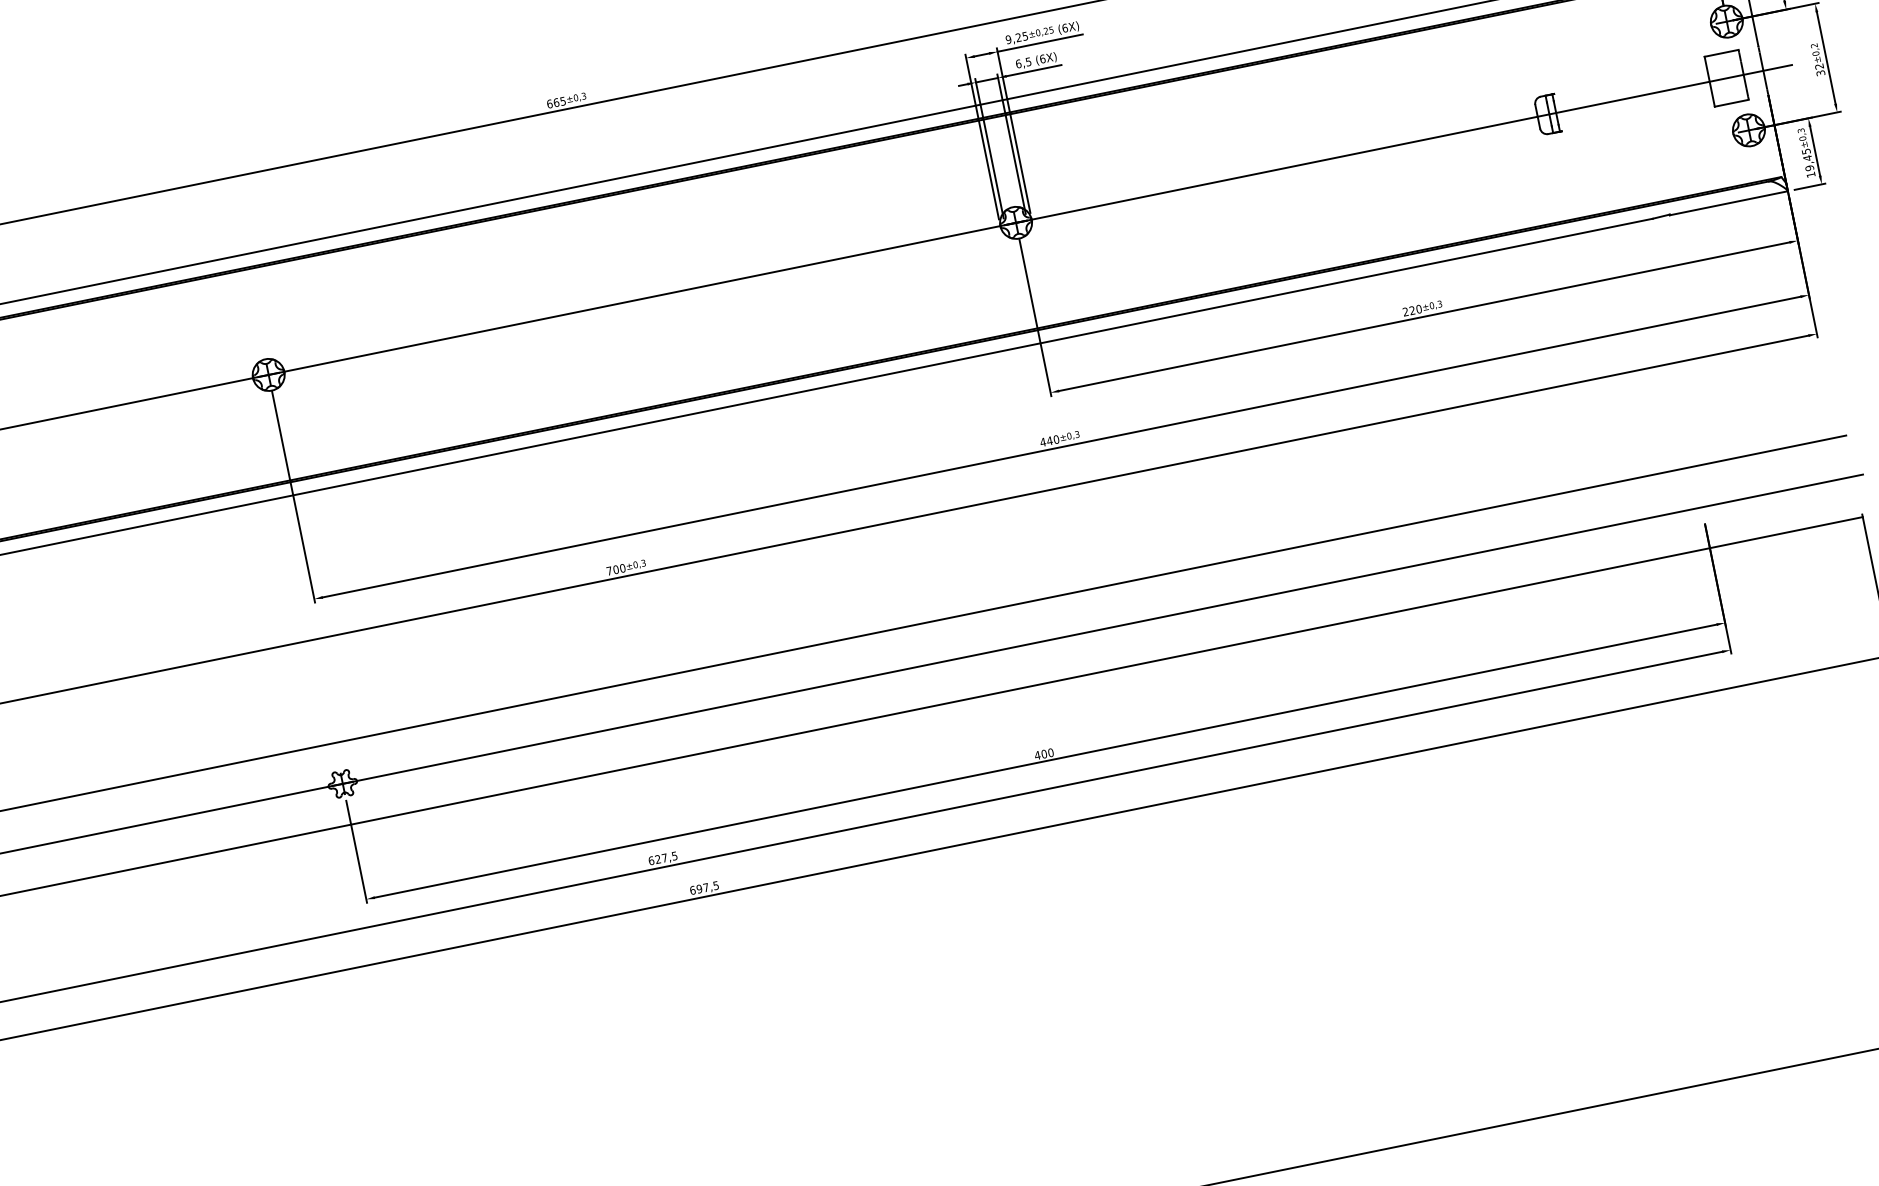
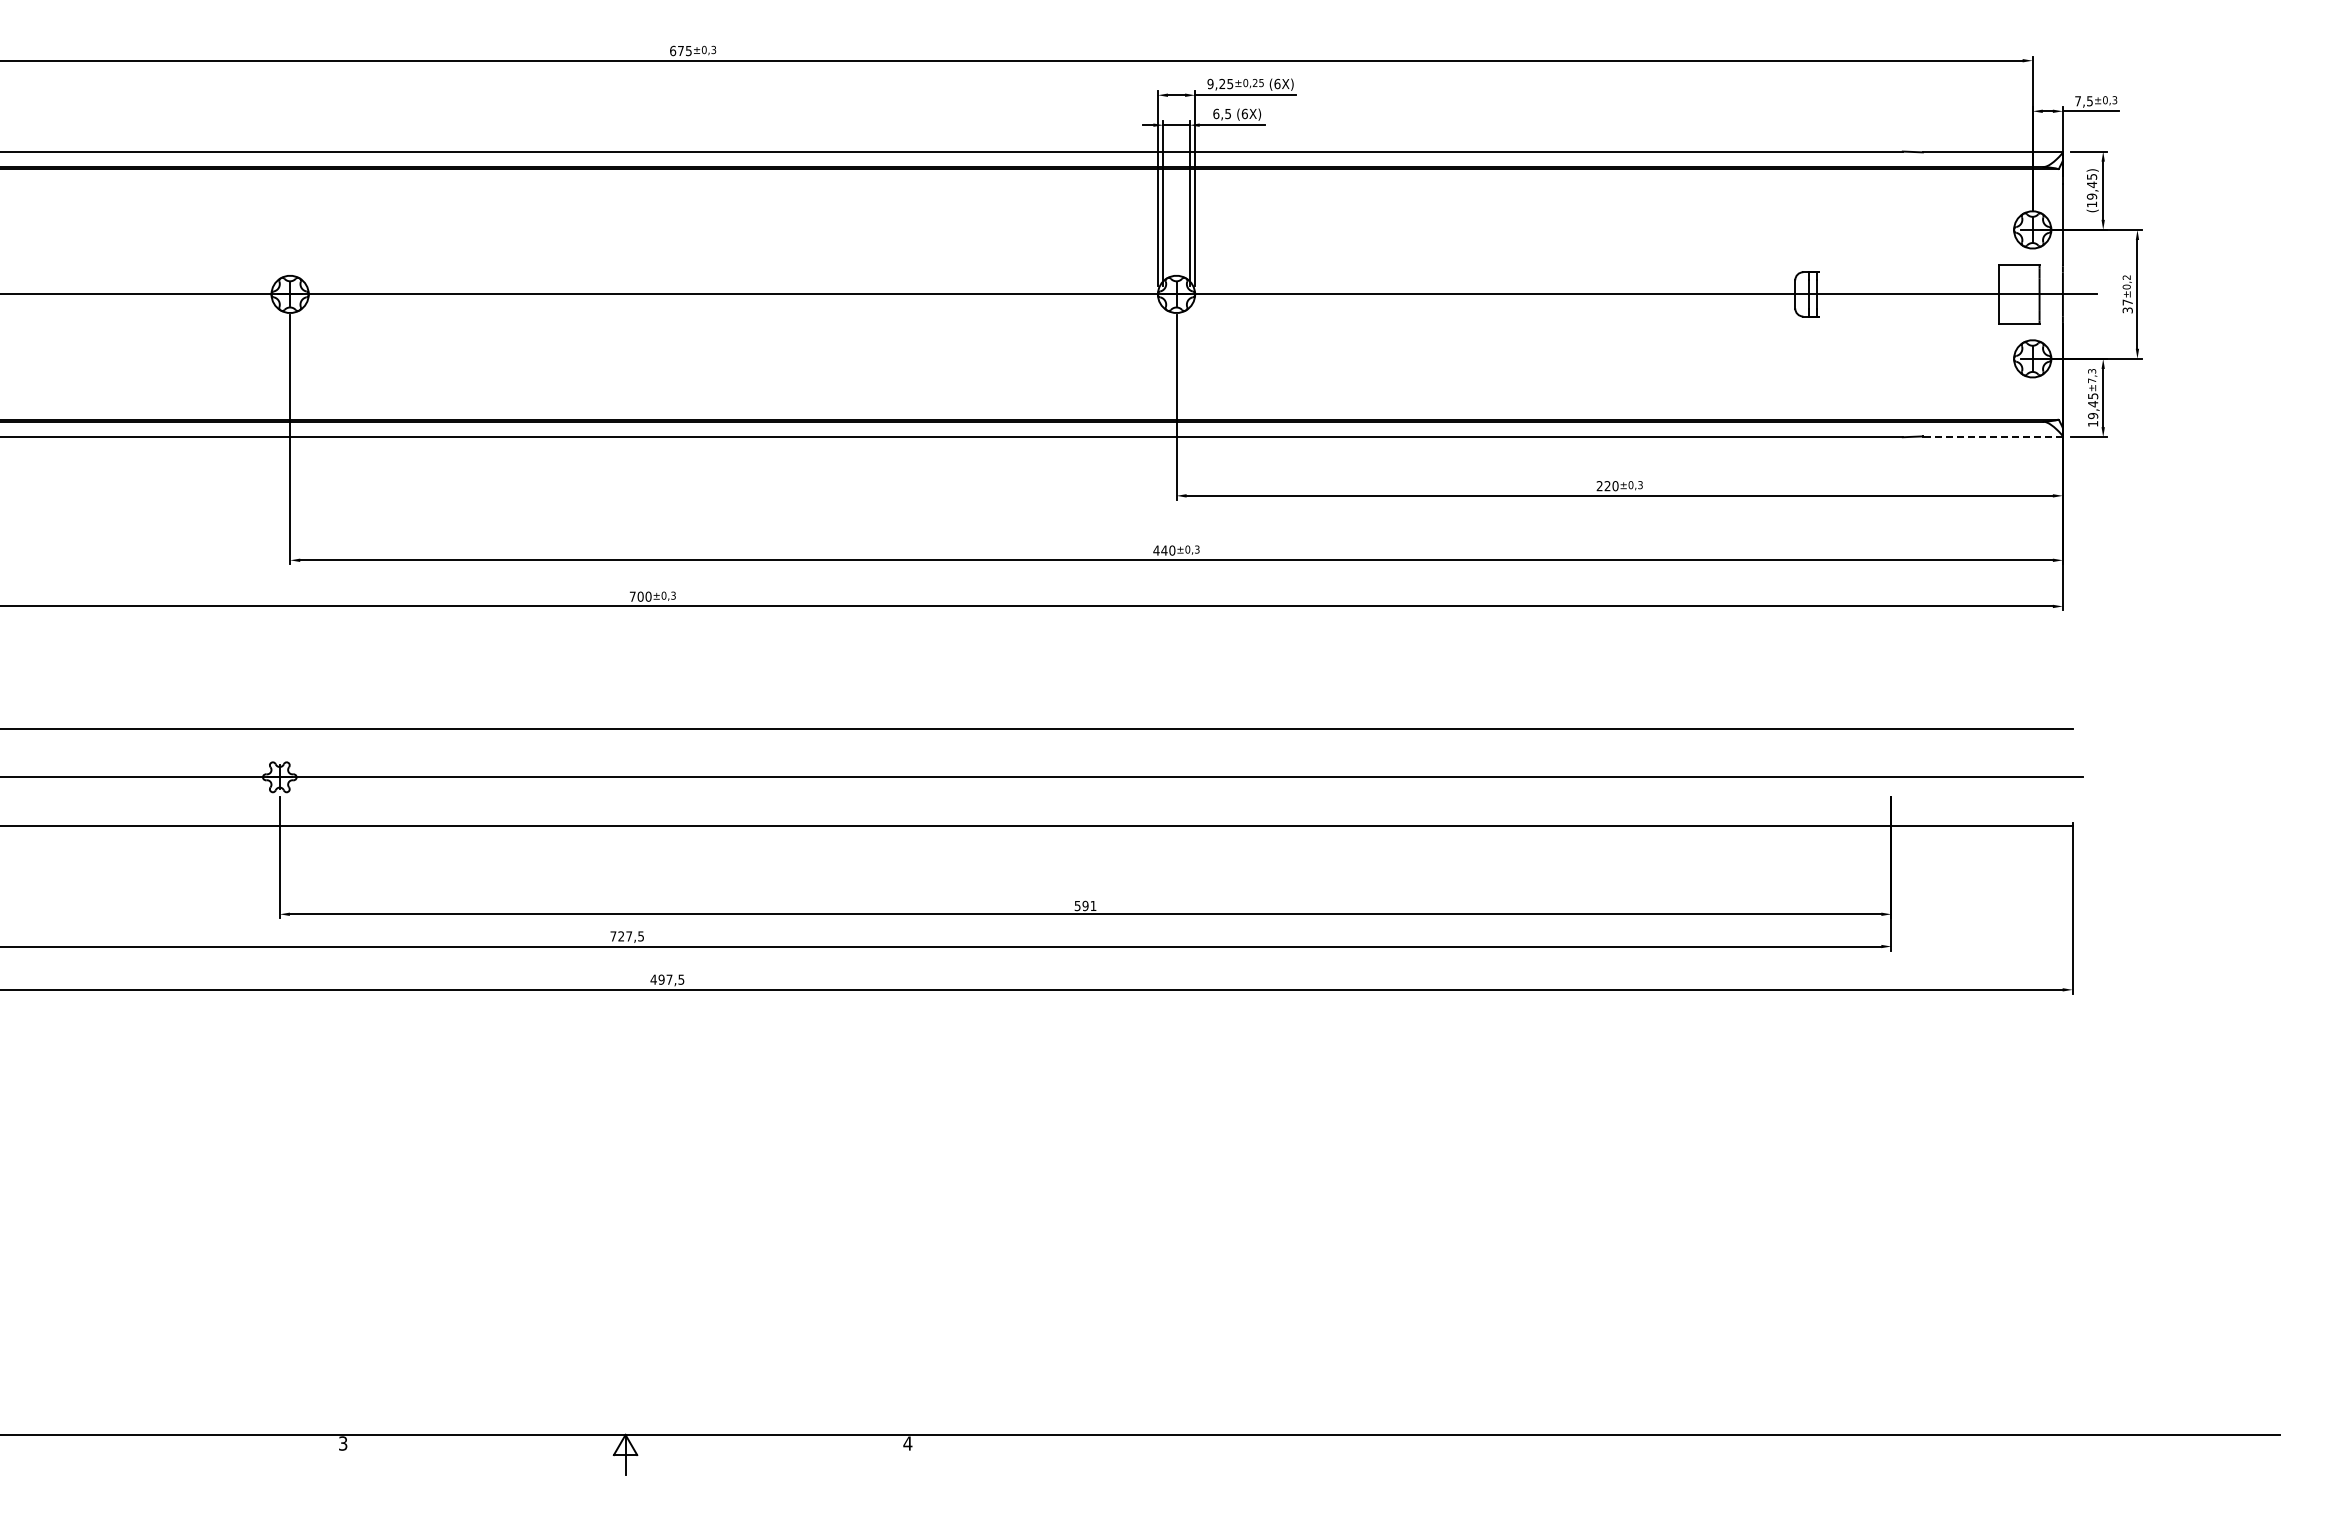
text: (1819, 66) -> (2127, 302), 32 -> 37
text: (556, 102) -> (681, 50), 665 -> 675
text: (1803, 138) -> (2092, 380), ±0,3 -> ±7,3
line: (1728, 203) -> (1992, 437), solid -> dashed
text: (1044, 753) -> (1085, 905), 400 -> 591
text: (651, 860) -> (613, 936), 627,5 -> 727,5
text: (692, 890) -> (653, 979), 697,5 -> 497,5

